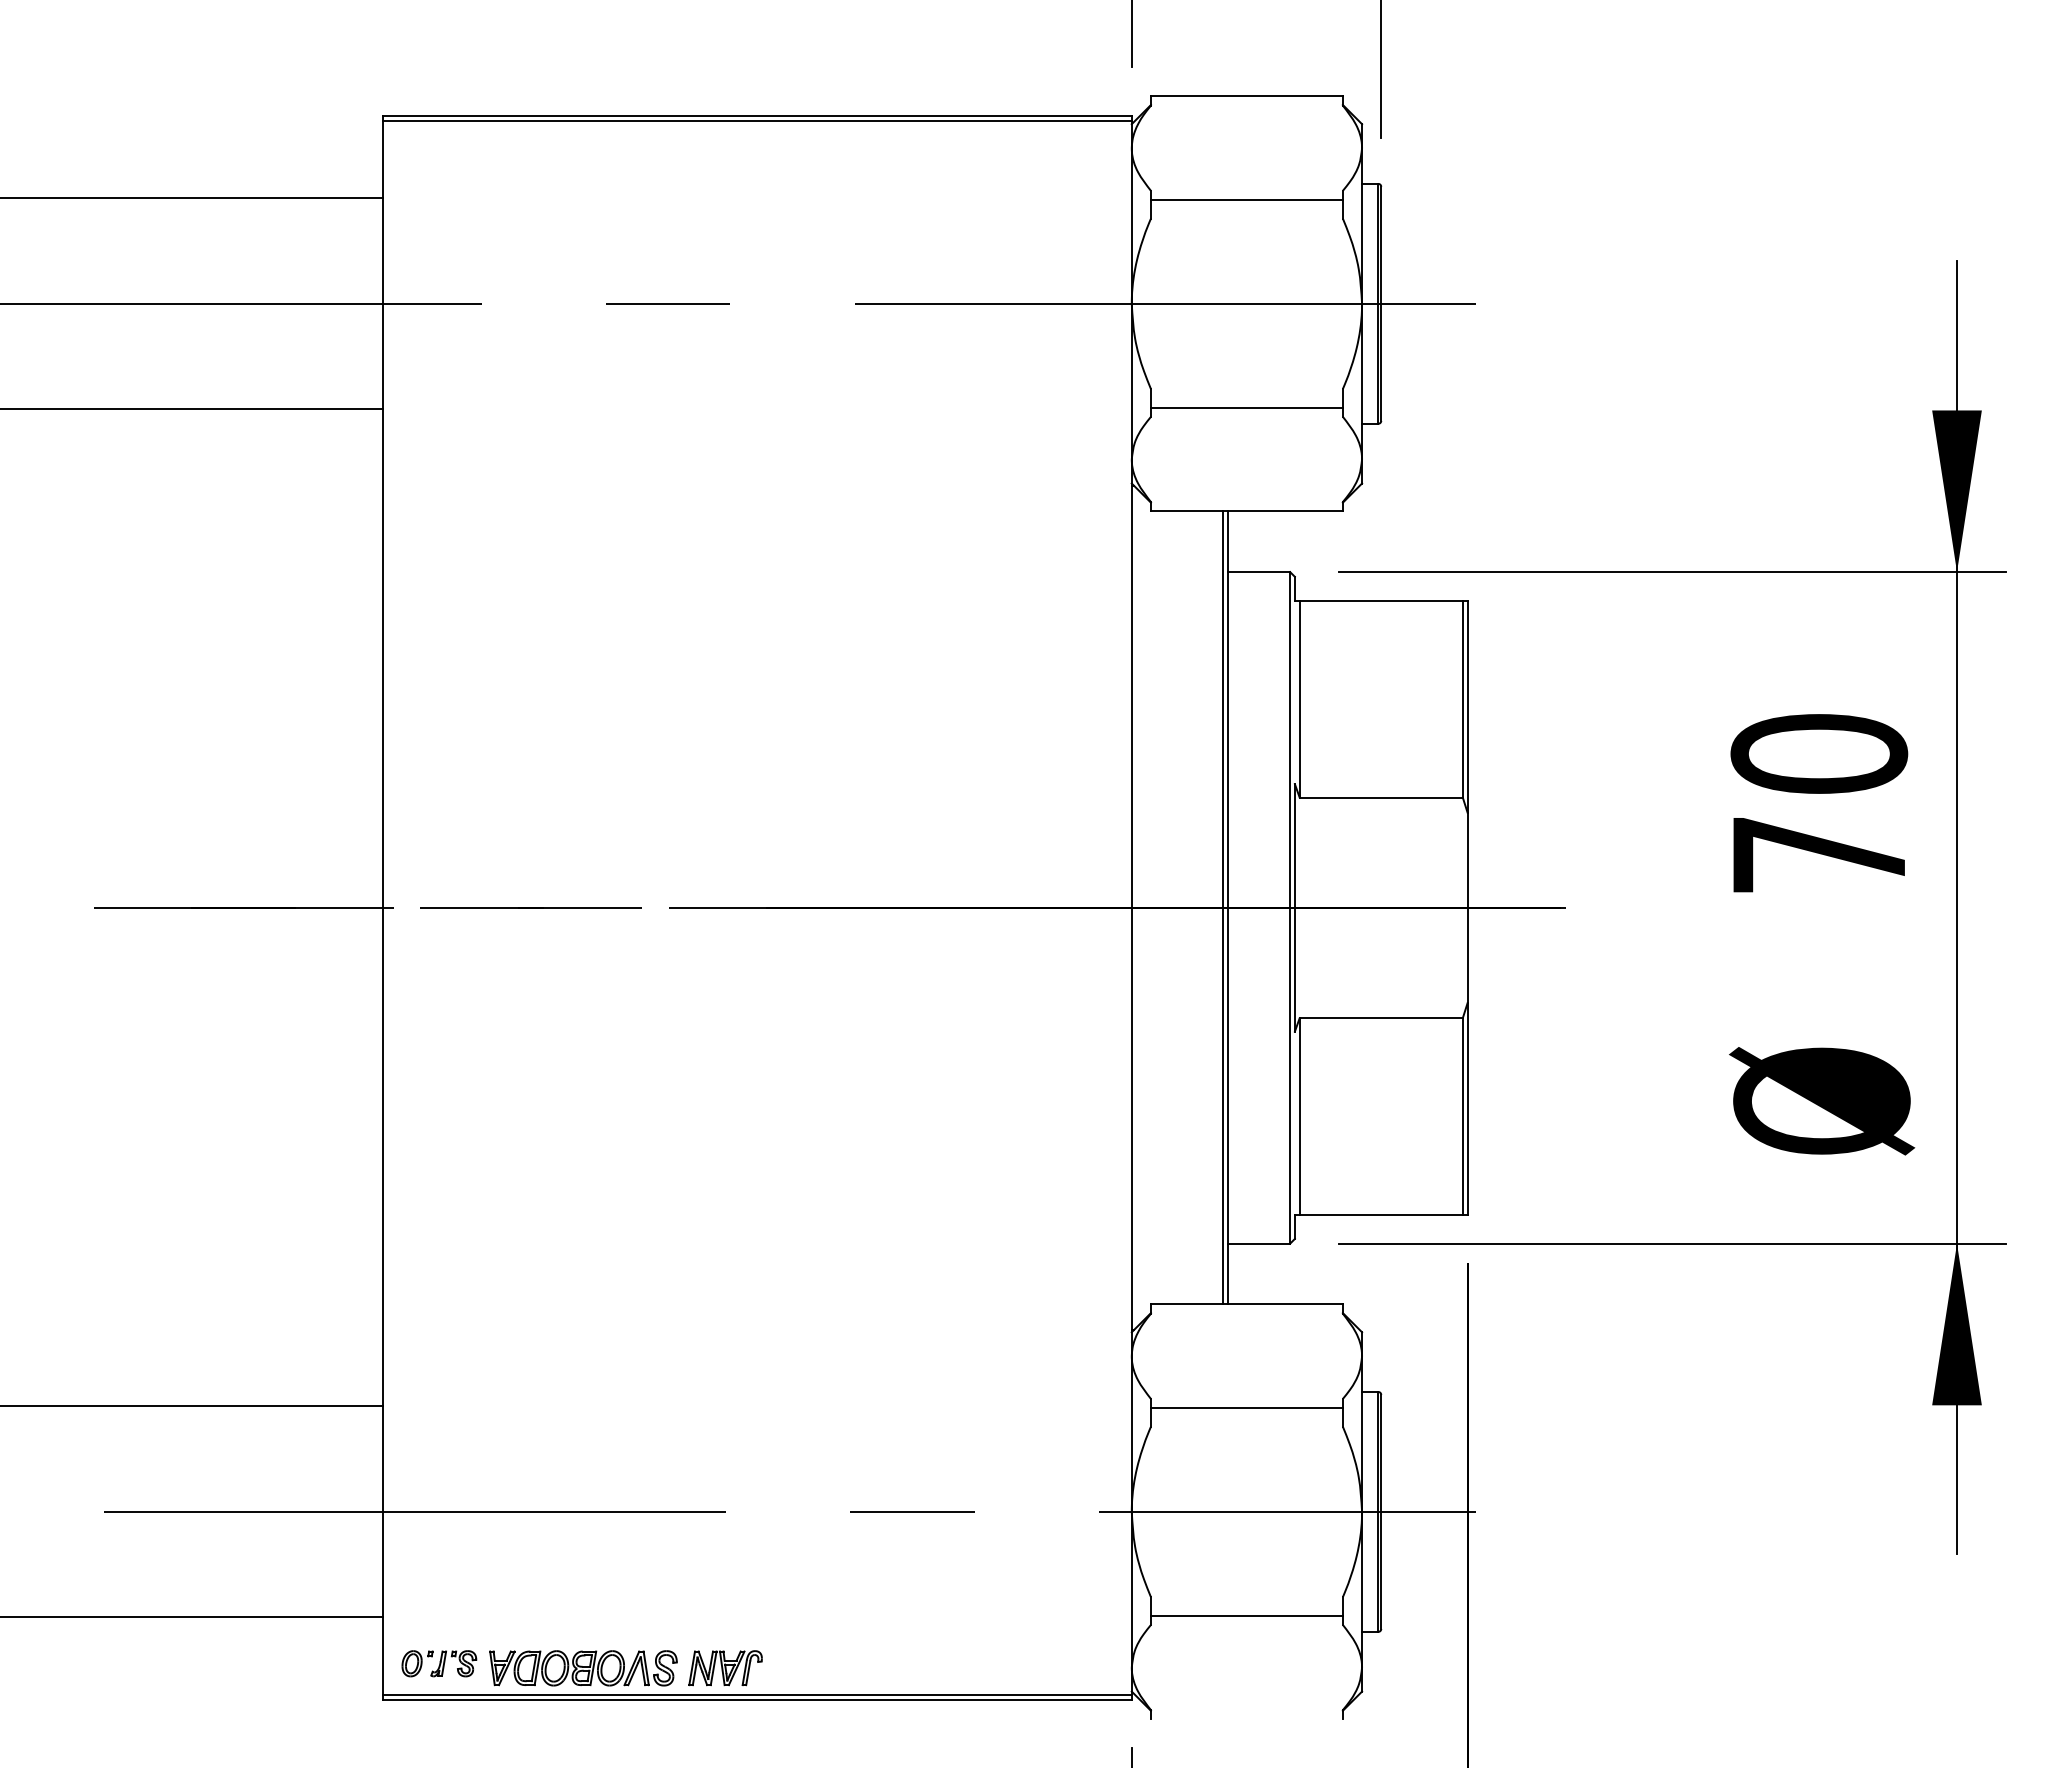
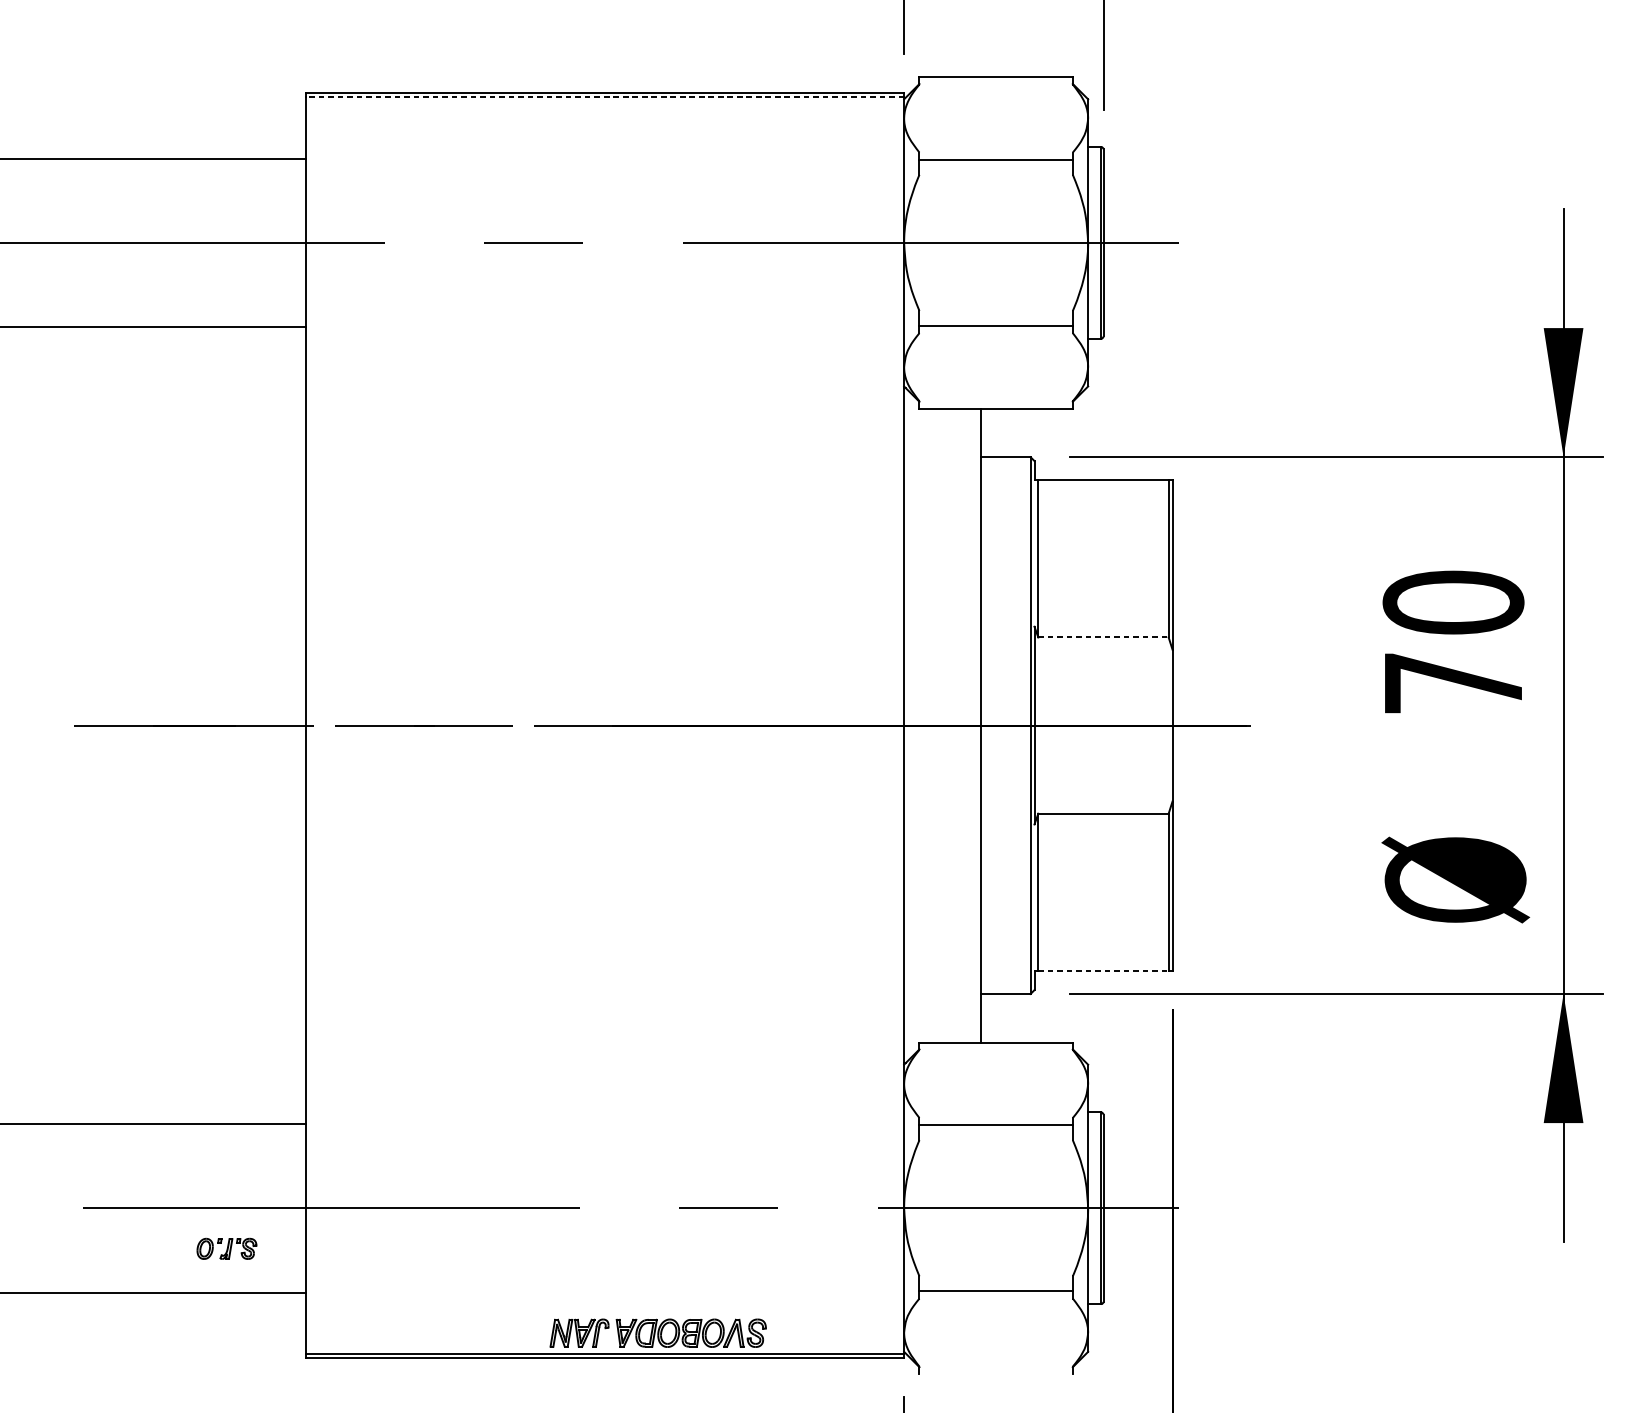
line: (757, 121) -> (605, 97), solid -> dashed
line: (1381, 797) -> (1103, 637), solid -> dashed
line: (1222, 907) -> (976, 725), removed
line: (1381, 1214) -> (1103, 970), solid -> dashed
part: (439, 1663) -> (227, 1248), moved
part: (583, 1668) -> (691, 1333), moved

